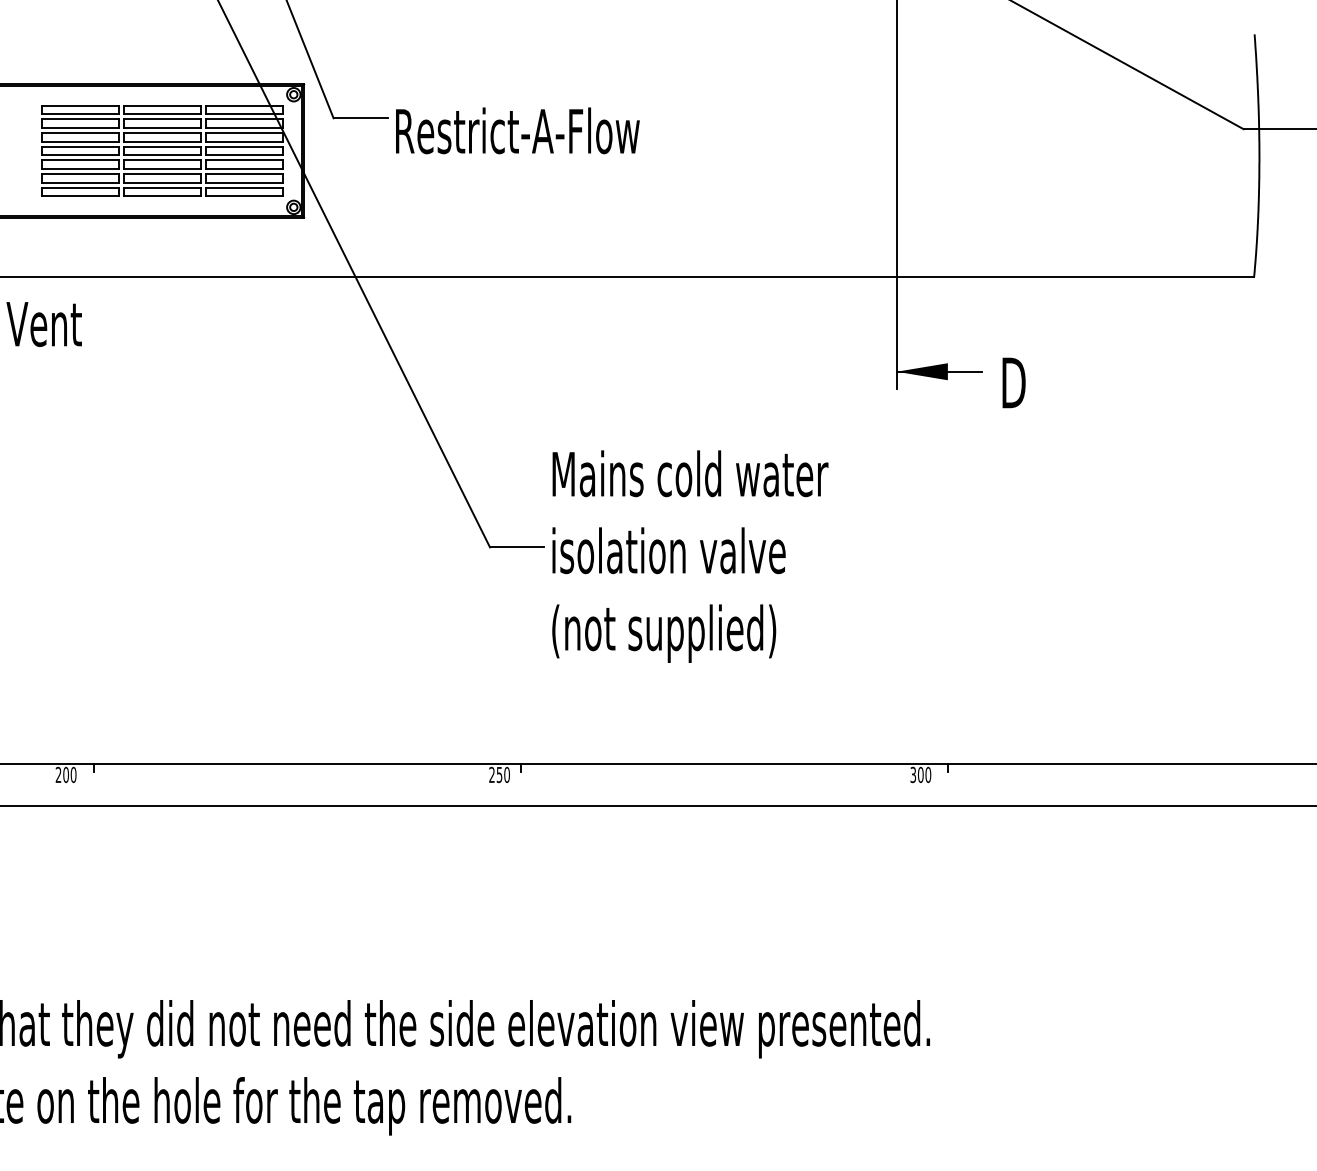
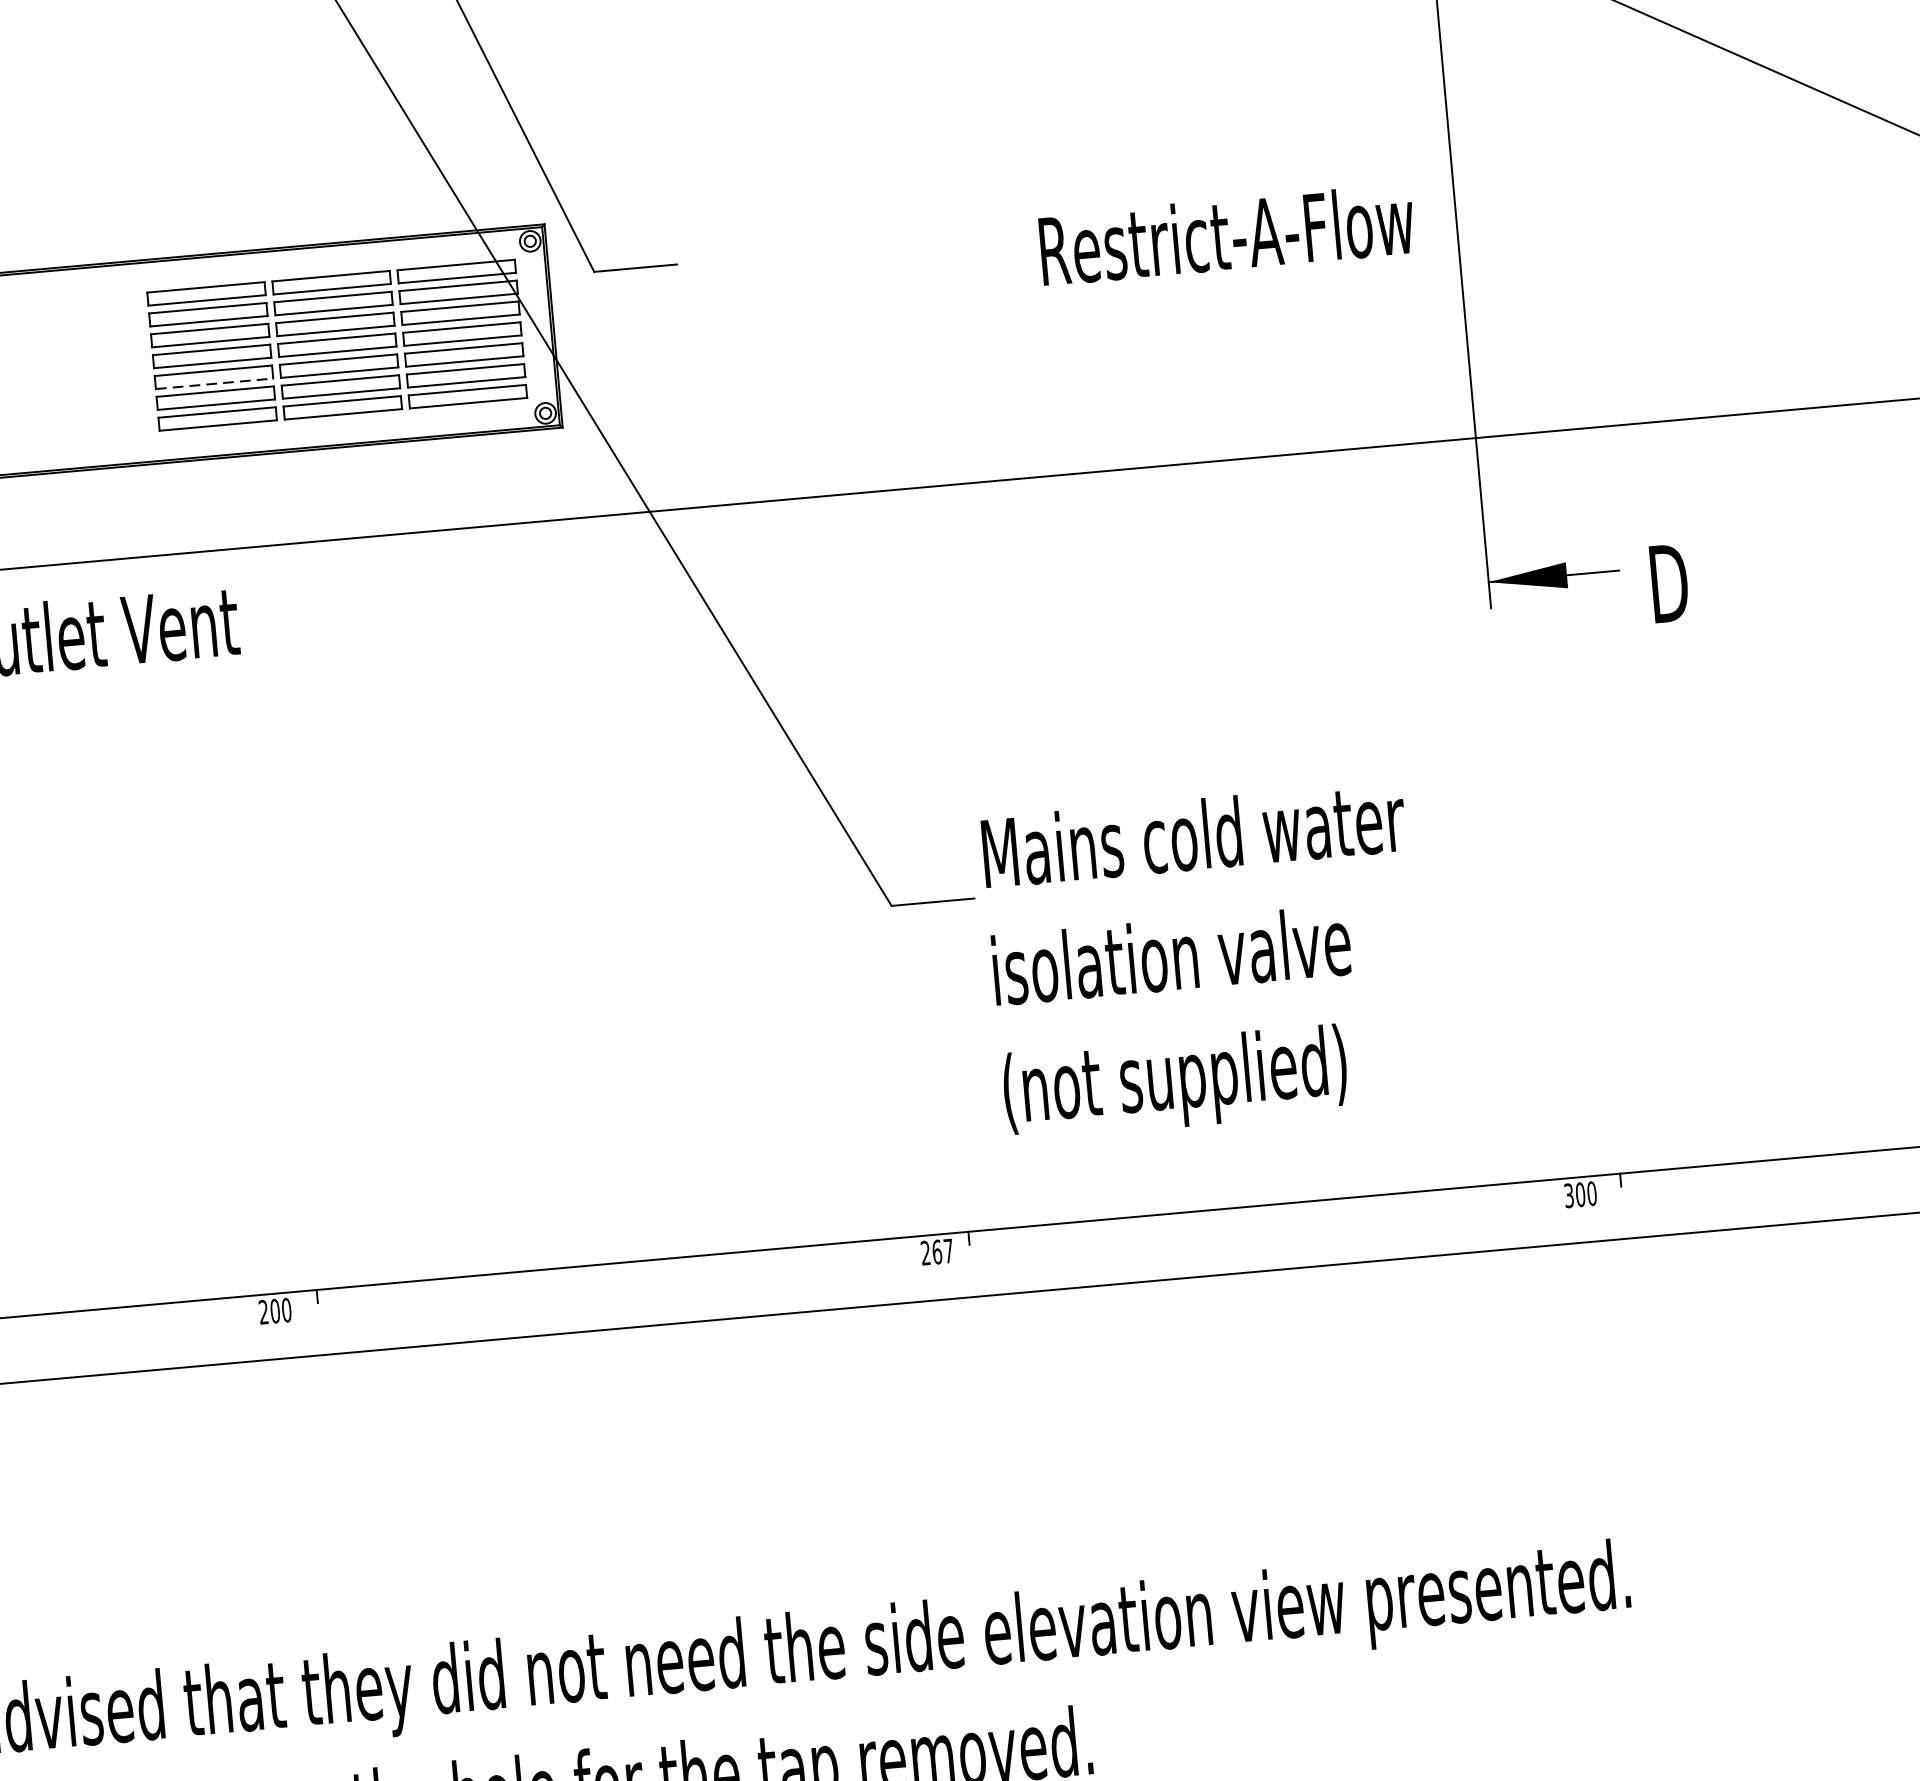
text: (517, 130) -> (1226, 234), moved
line: (80, 168) -> (214, 383), solid -> dashed
text: (690, 556) -> (1205, 961), moved
text: (502, 774) -> (941, 1251), 250 -> 267

